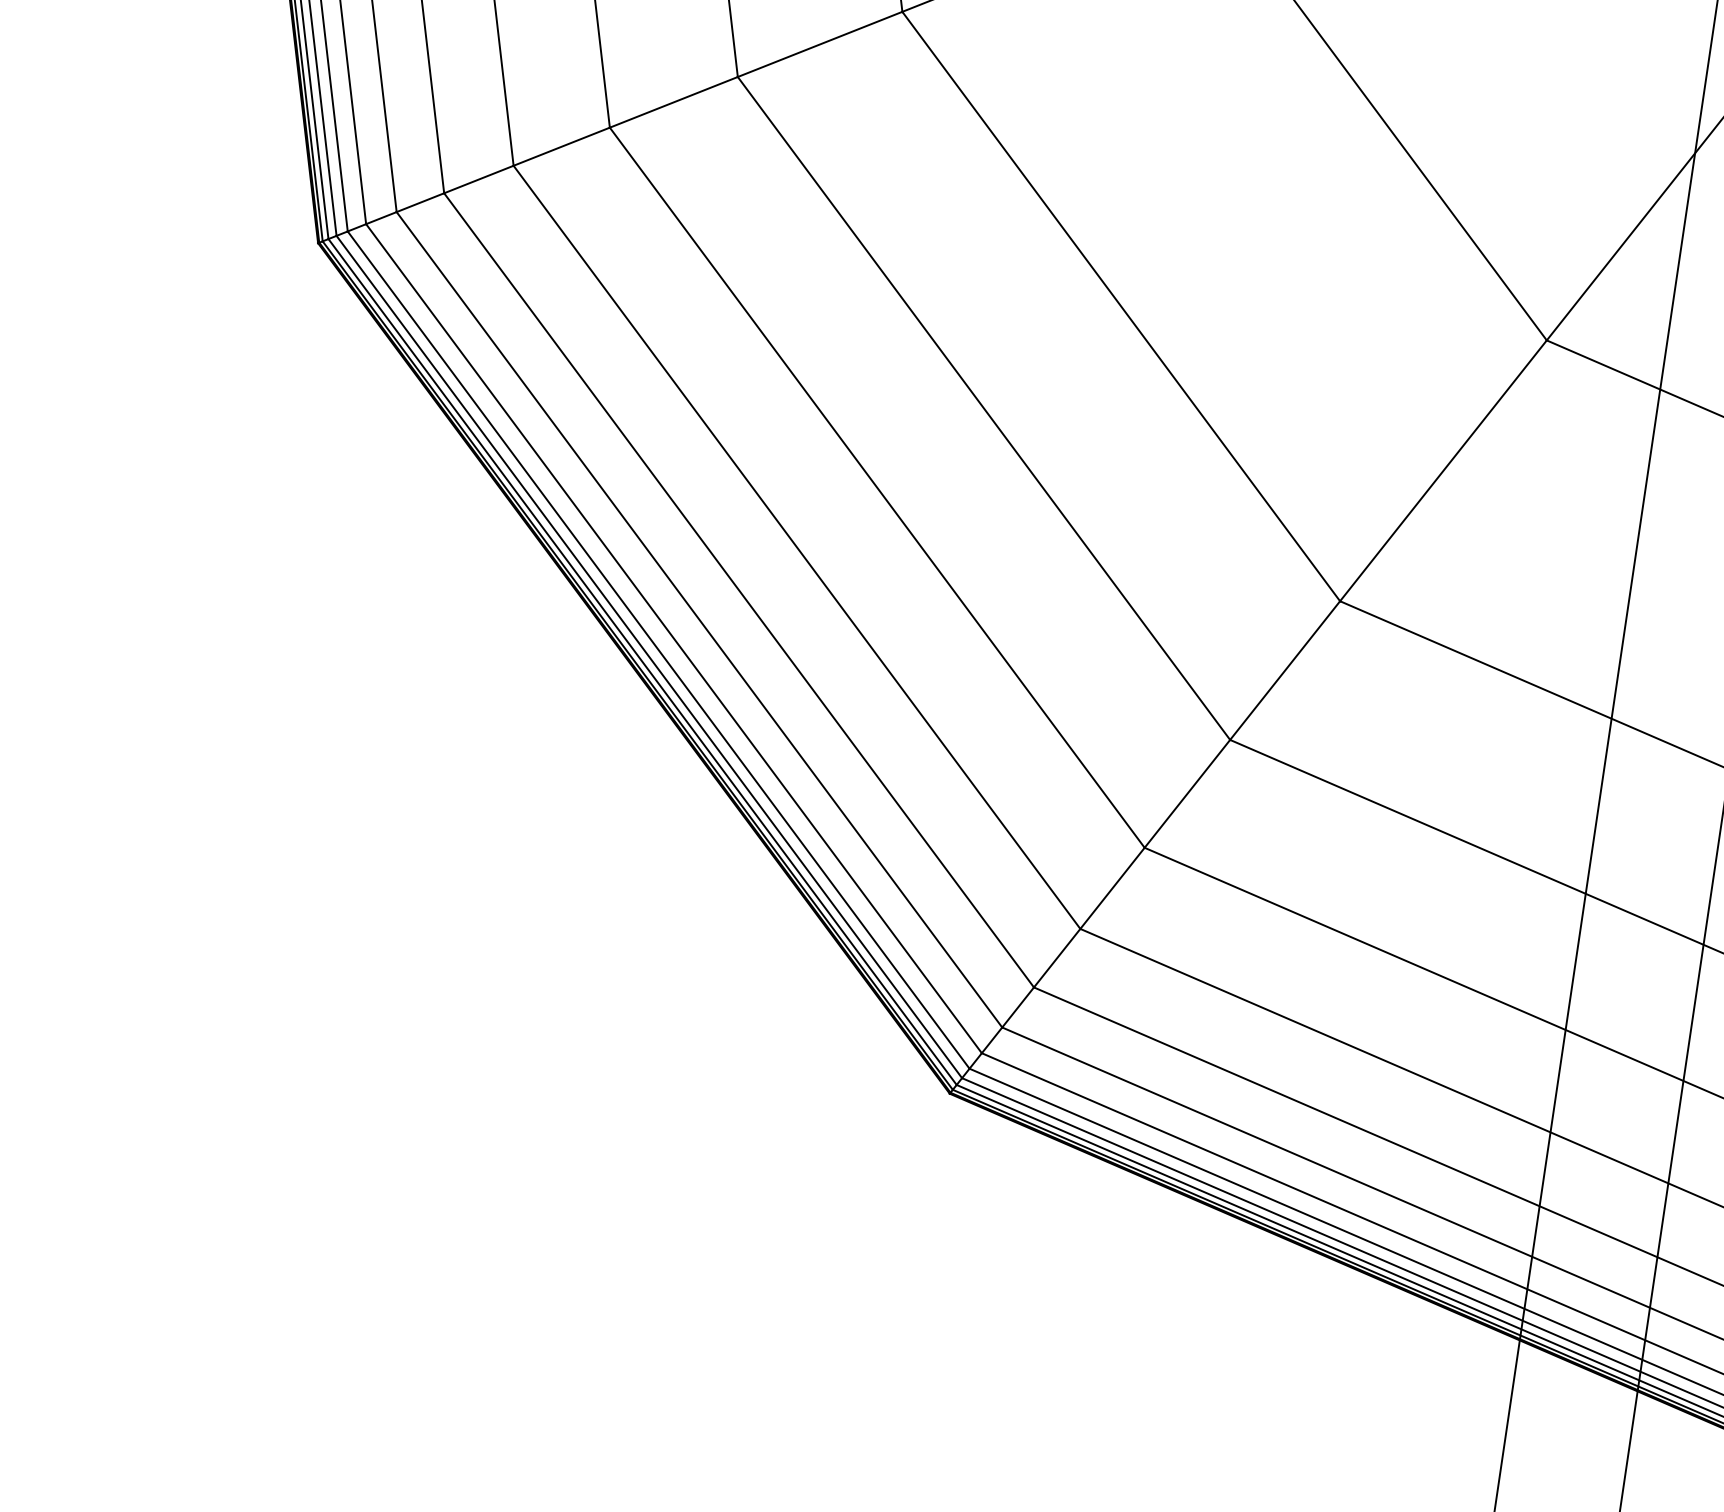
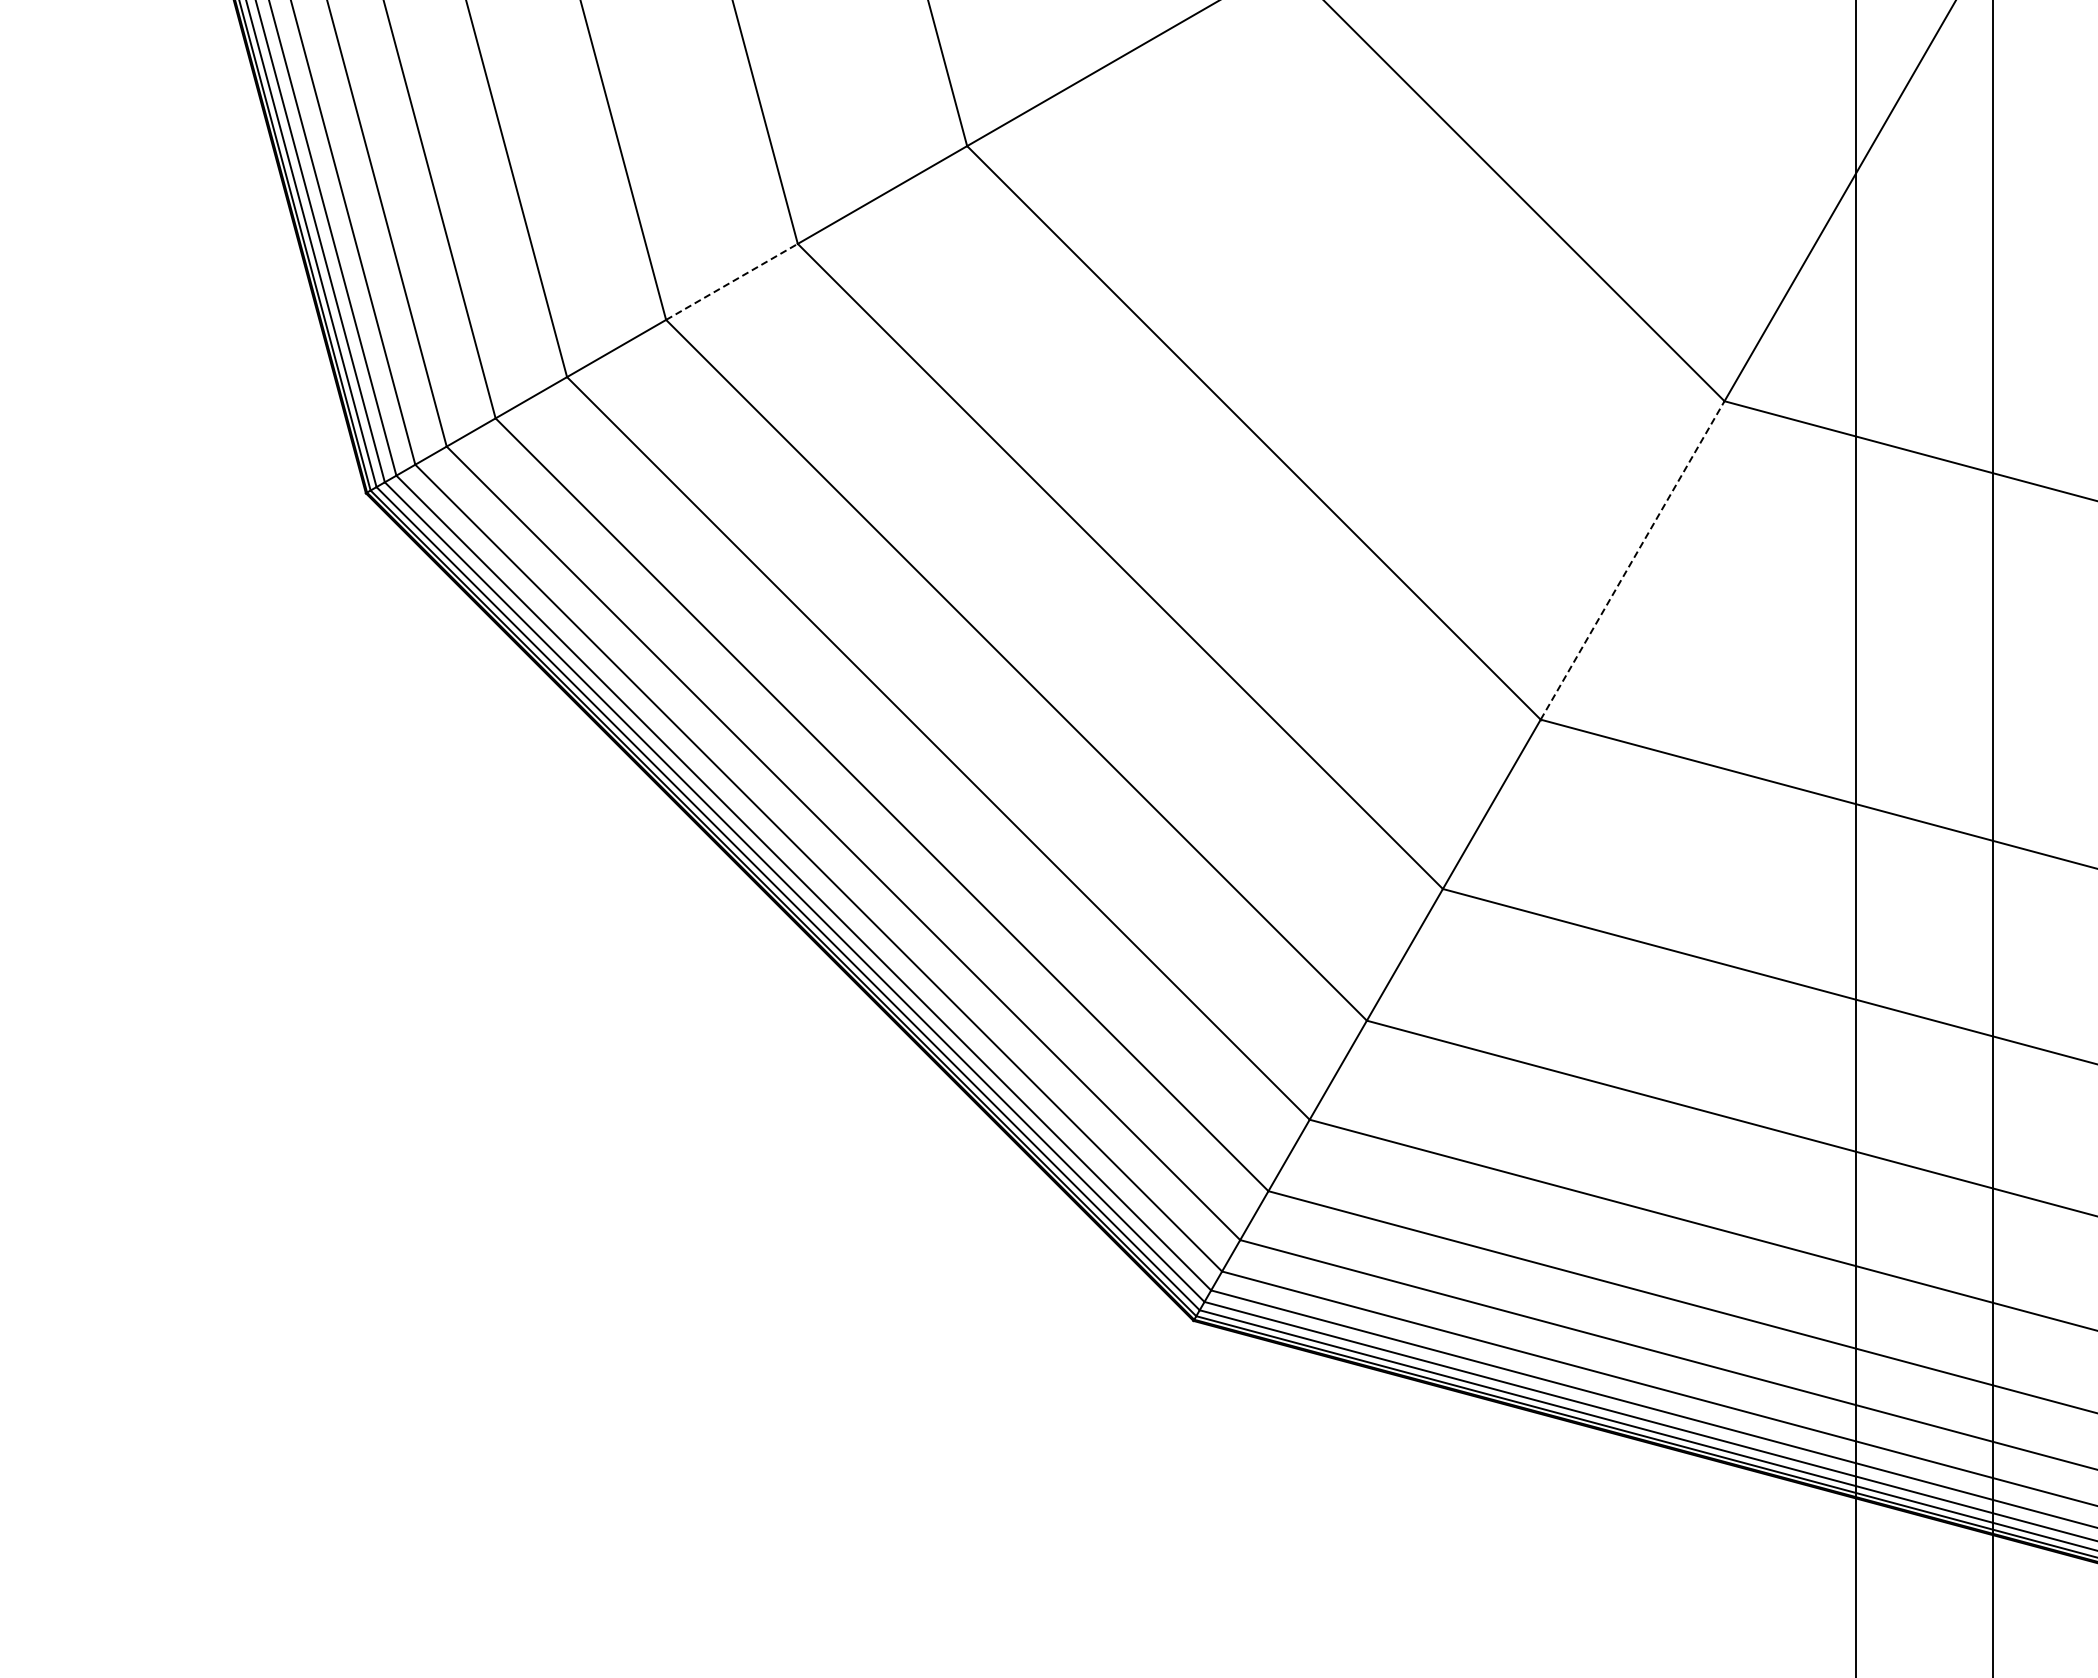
line: (674, 102) -> (732, 281), solid -> dashed
line: (1443, 470) -> (1632, 560), solid -> dashed

